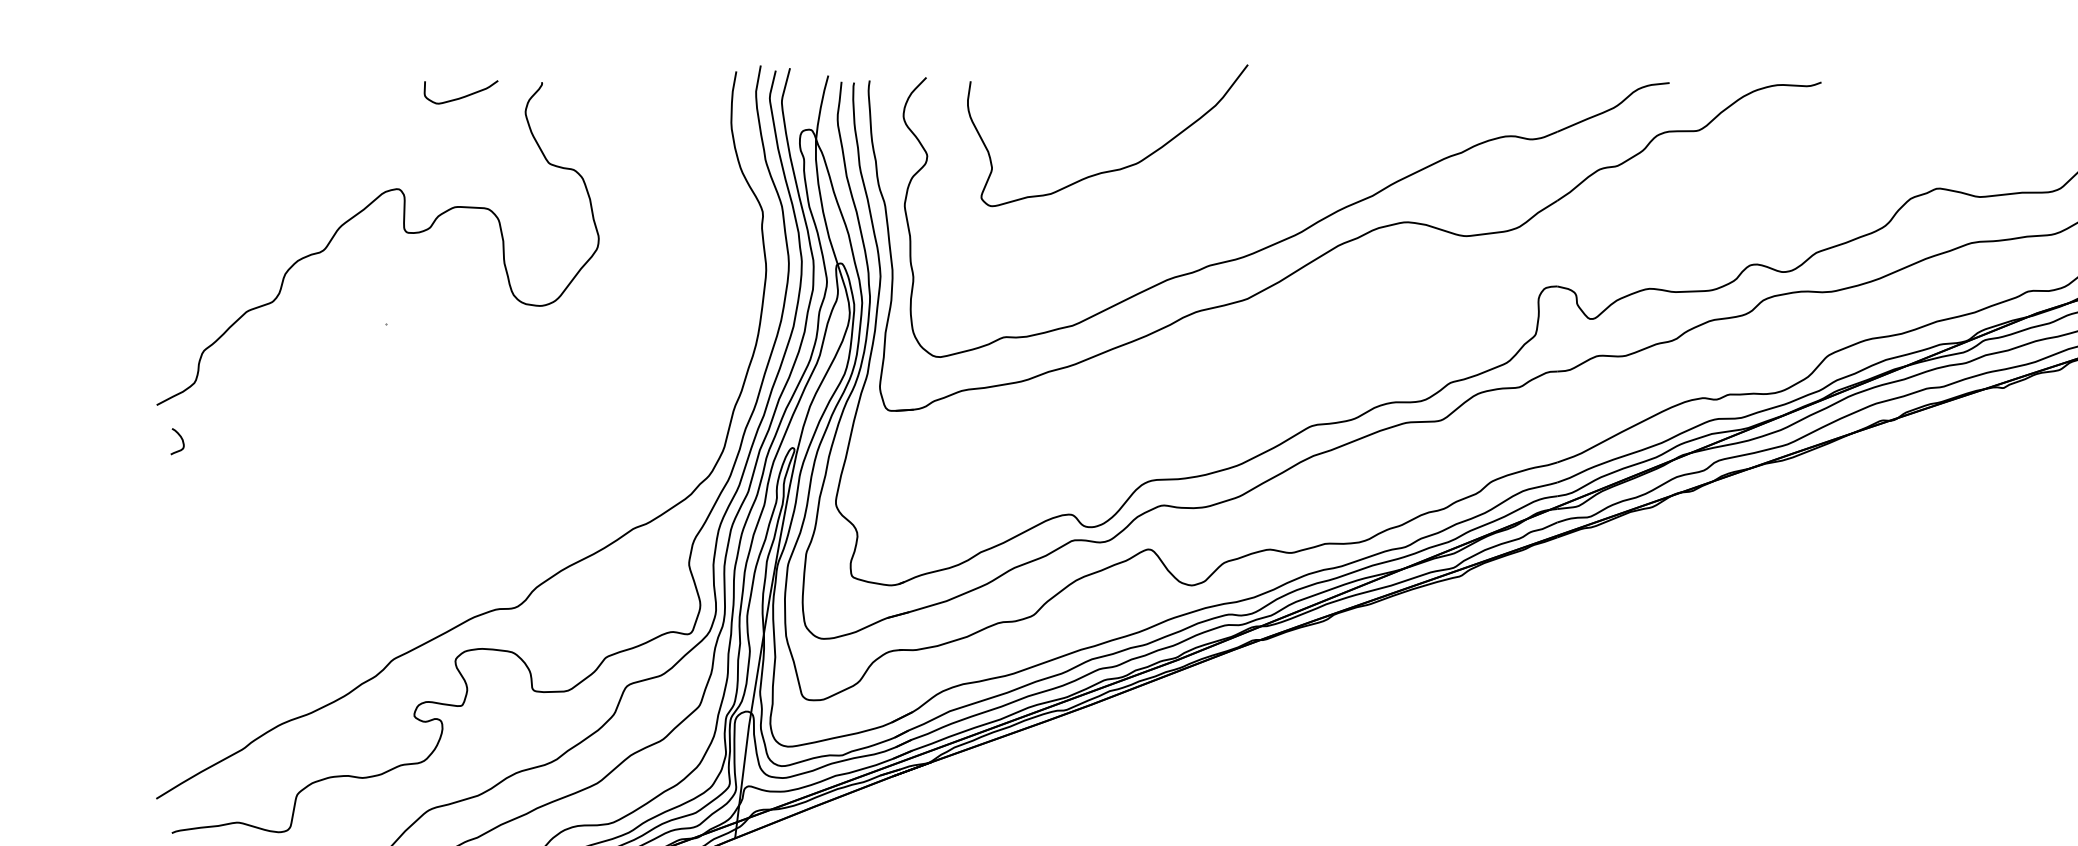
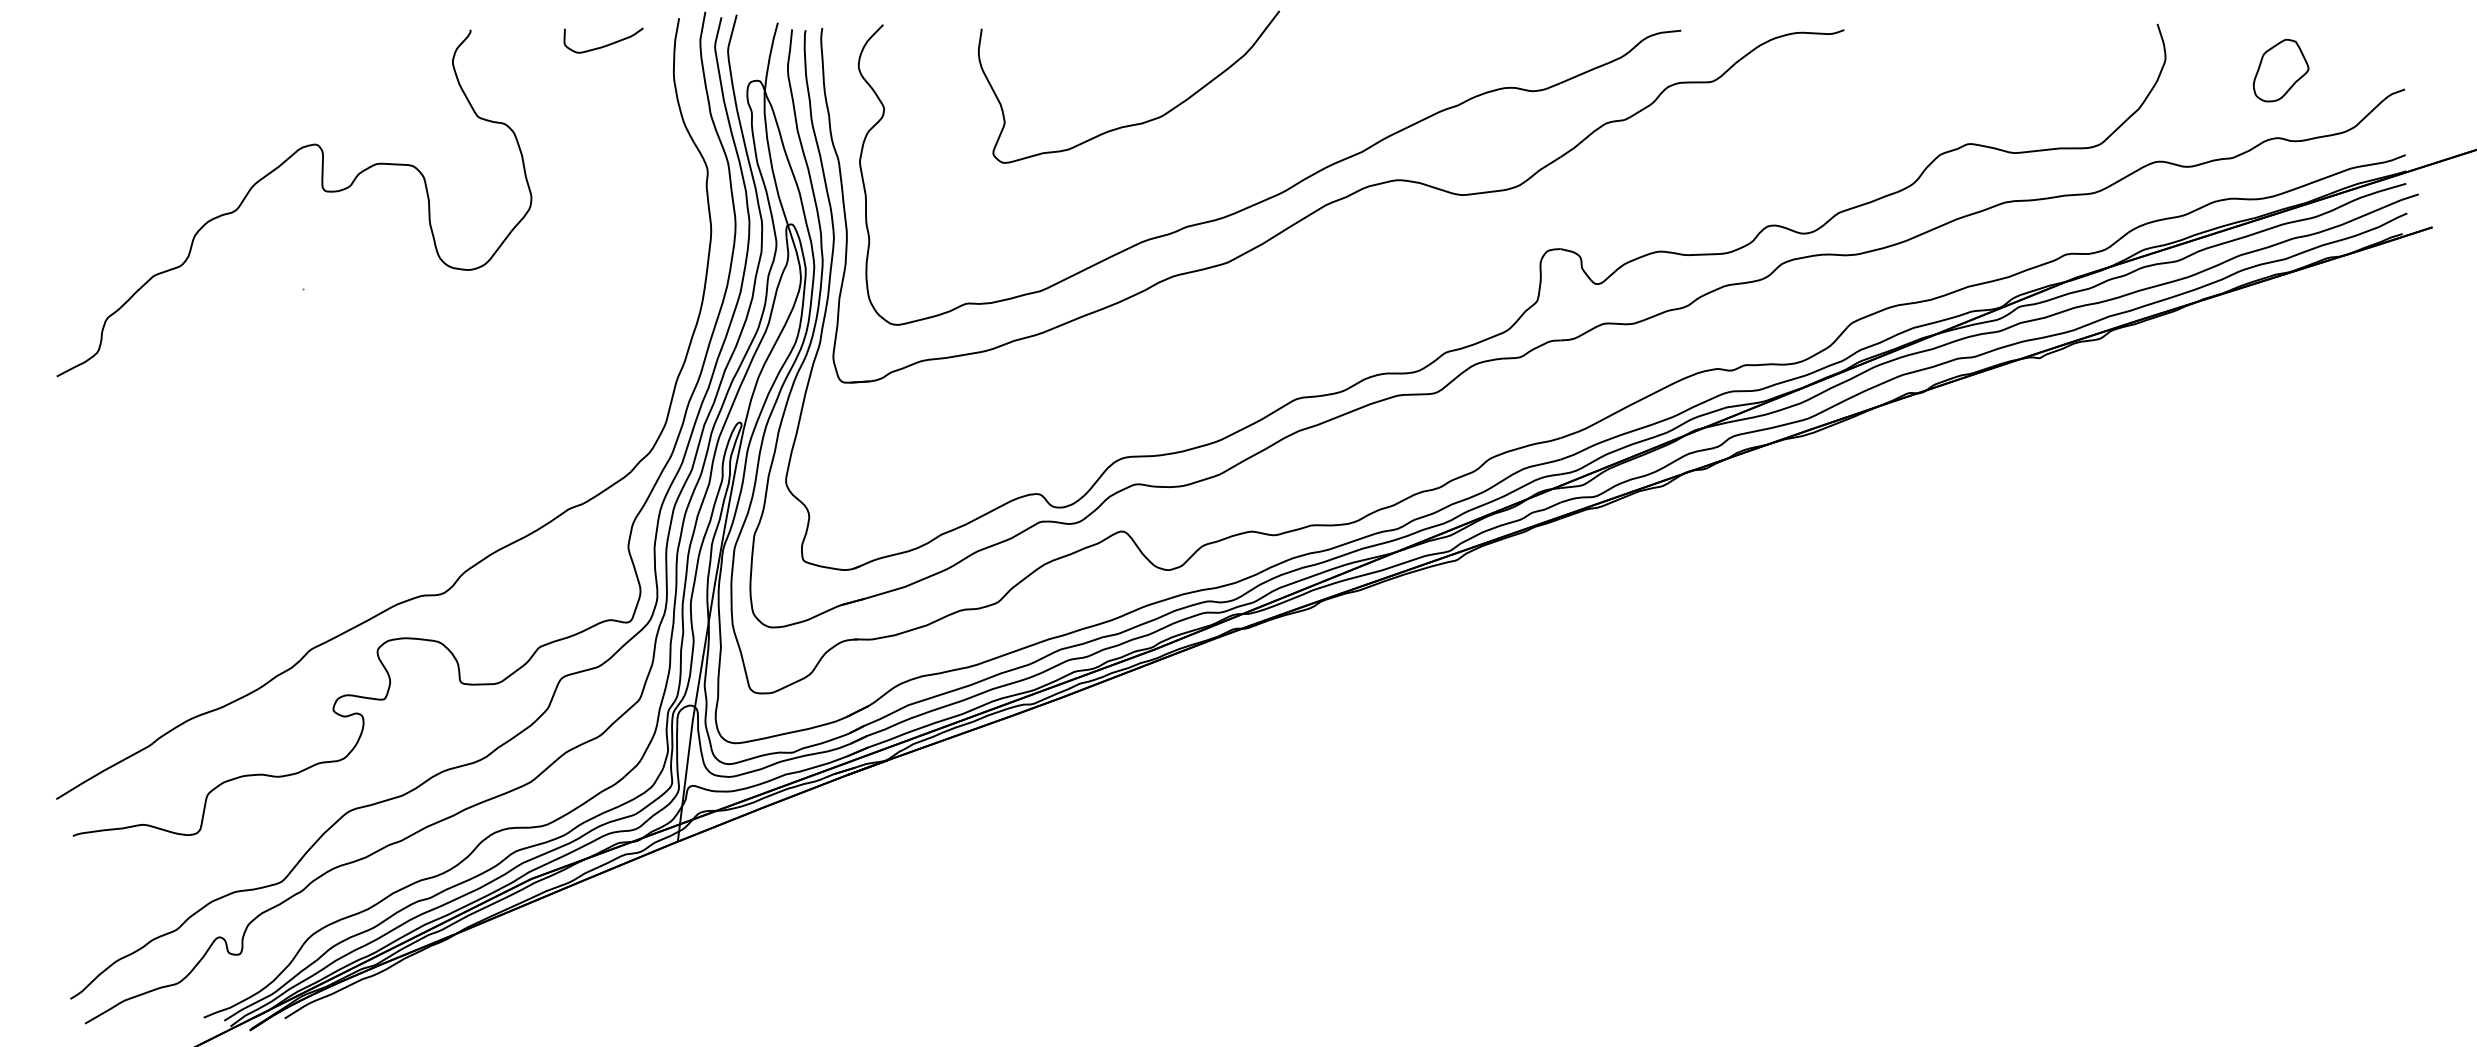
curve: (463, 95) -> (606, 44), moved
curve: (1113, 169) -> (1135, 123), moved
curve: (180, 438) -> (82, 412), removed

